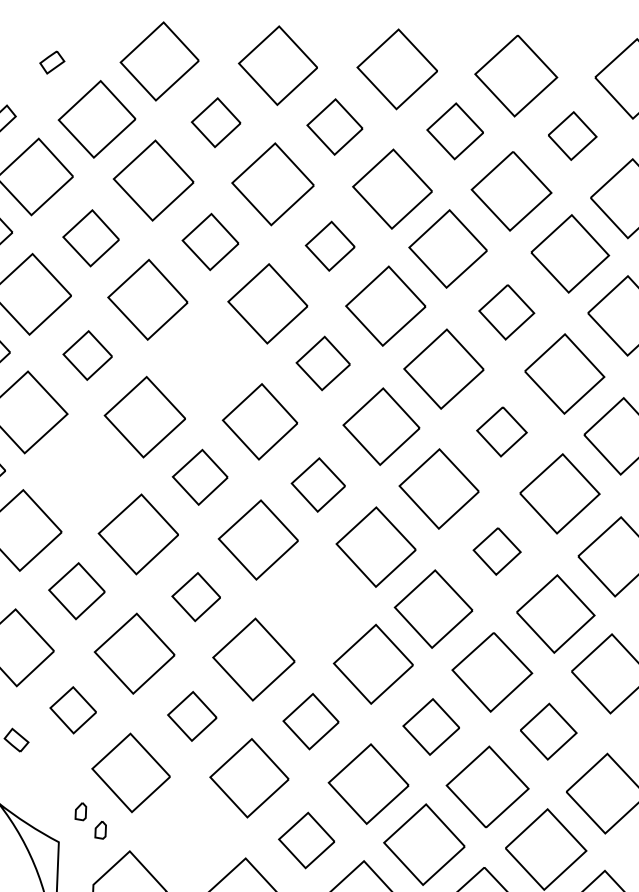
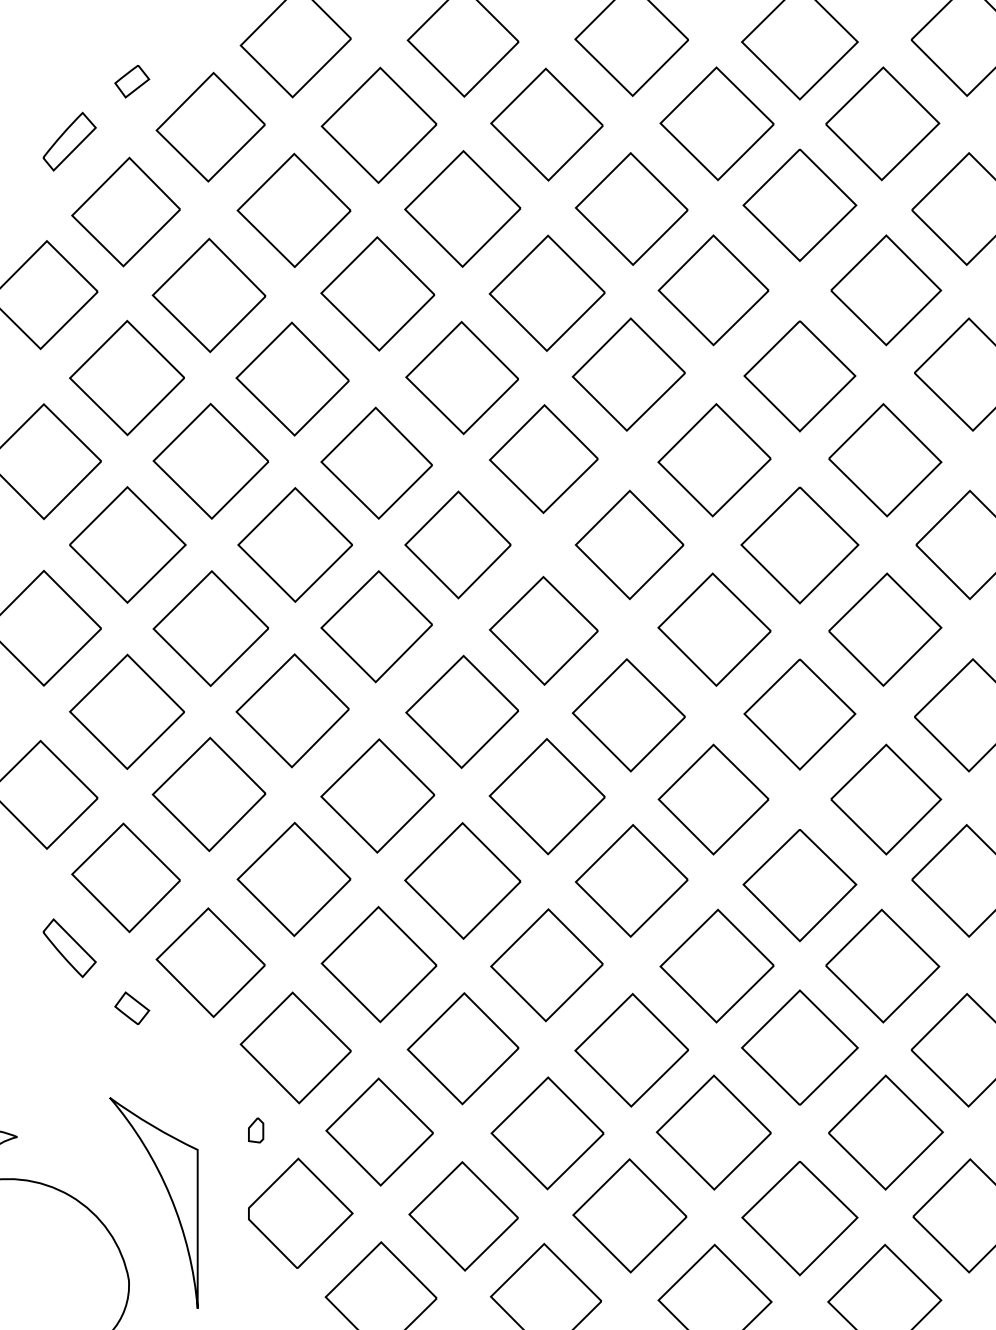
part: (52, 62) -> (132, 81), moved
part: (215, 122) -> (378, 124), size x1.67
part: (334, 126) -> (546, 124), size x1.43
part: (454, 131) -> (716, 123), size x1.43
part: (572, 135) -> (882, 123), size x1.67
part: (90, 238) -> (208, 295), size x1.43
part: (210, 241) -> (377, 293), size x1.43
part: (329, 245) -> (546, 292), size x1.67
part: (506, 312) -> (799, 376), size x1.43
part: (87, 355) -> (210, 460), size x1.67
part: (204, 361) -> (376, 462), added
part: (323, 363) -> (543, 458), size x1.43
part: (501, 431) -> (799, 545), size x1.67
part: (82, 473) -> (210, 628), added
part: (200, 477) -> (376, 626), size x1.43
part: (318, 484) -> (543, 630), size x1.43
part: (496, 551) -> (799, 714), size x1.67
part: (76, 591) -> (208, 794), size x1.43
part: (196, 596) -> (377, 795), size x1.67
part: (315, 602) -> (546, 796), added
part: (73, 710) -> (210, 962), size x1.67
part: (192, 716) -> (378, 964), size x1.67
part: (310, 721) -> (546, 965), size x1.43
part: (431, 726) -> (716, 965), size x1.43
part: (548, 731) -> (882, 965), size x1.43
part: (81, 811) -> (227, 1105), removed
part: (187, 834) -> (379, 1131), added
part: (306, 840) -> (547, 1133), size x1.43

